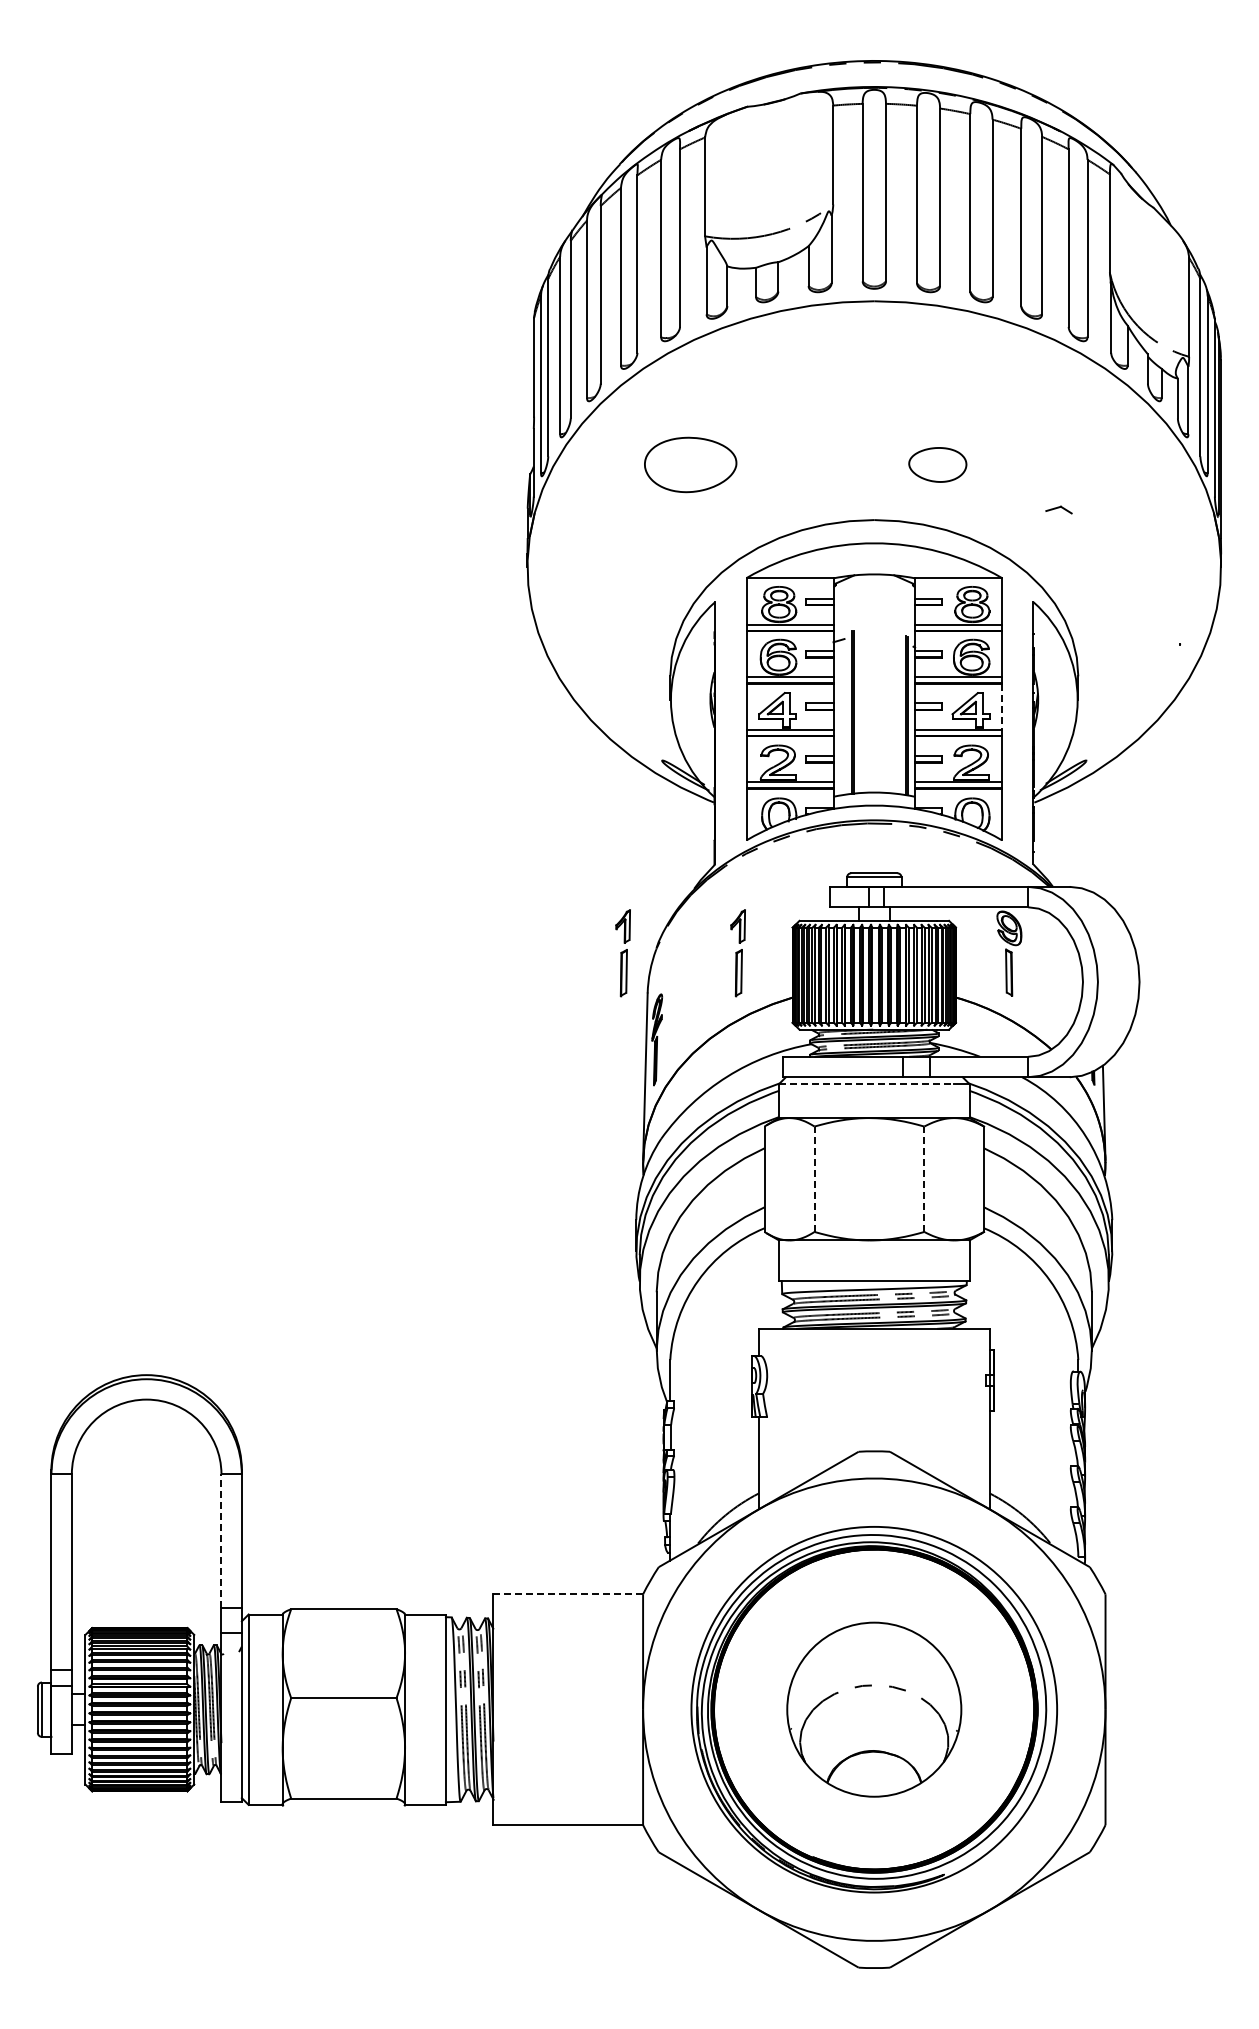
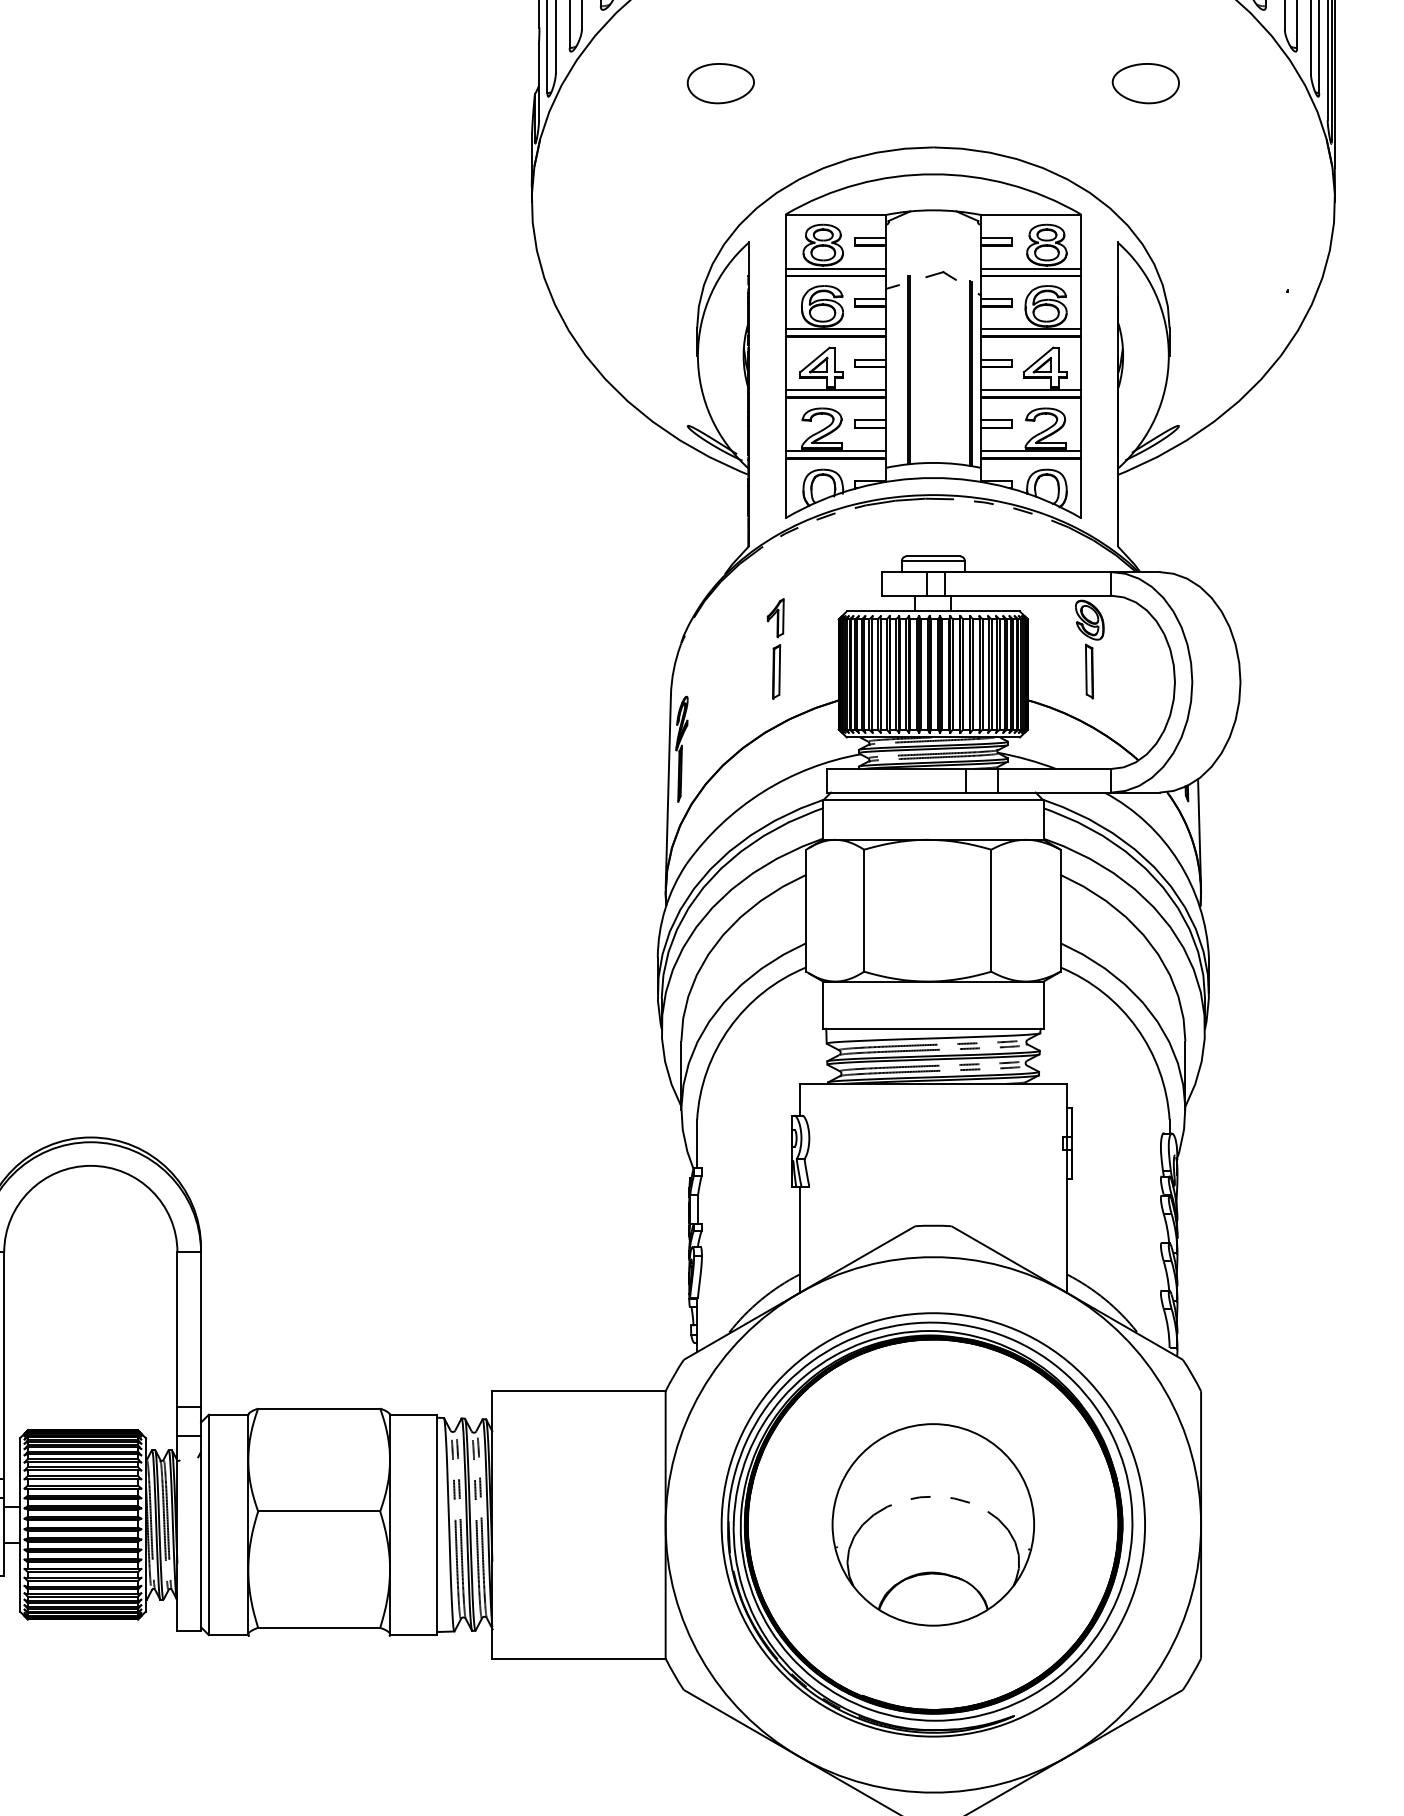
part: (690, 464) -> (720, 83), size x0.62
part: (937, 464) -> (1145, 83), moved
part: (1058, 509) -> (940, 275), moved
line: (1001, 706) -> (1080, 363), dashed -> solid
part: (622, 953) -> (641, 649), removed
line: (866, 1084) -> (924, 800), dashed -> solid
line: (814, 1179) -> (864, 910), dashed -> solid
line: (924, 1179) -> (991, 910), dashed -> solid
line: (221, 1541) -> (177, 1330), dashed -> solid
line: (568, 1594) -> (579, 1391), dashed -> solid

